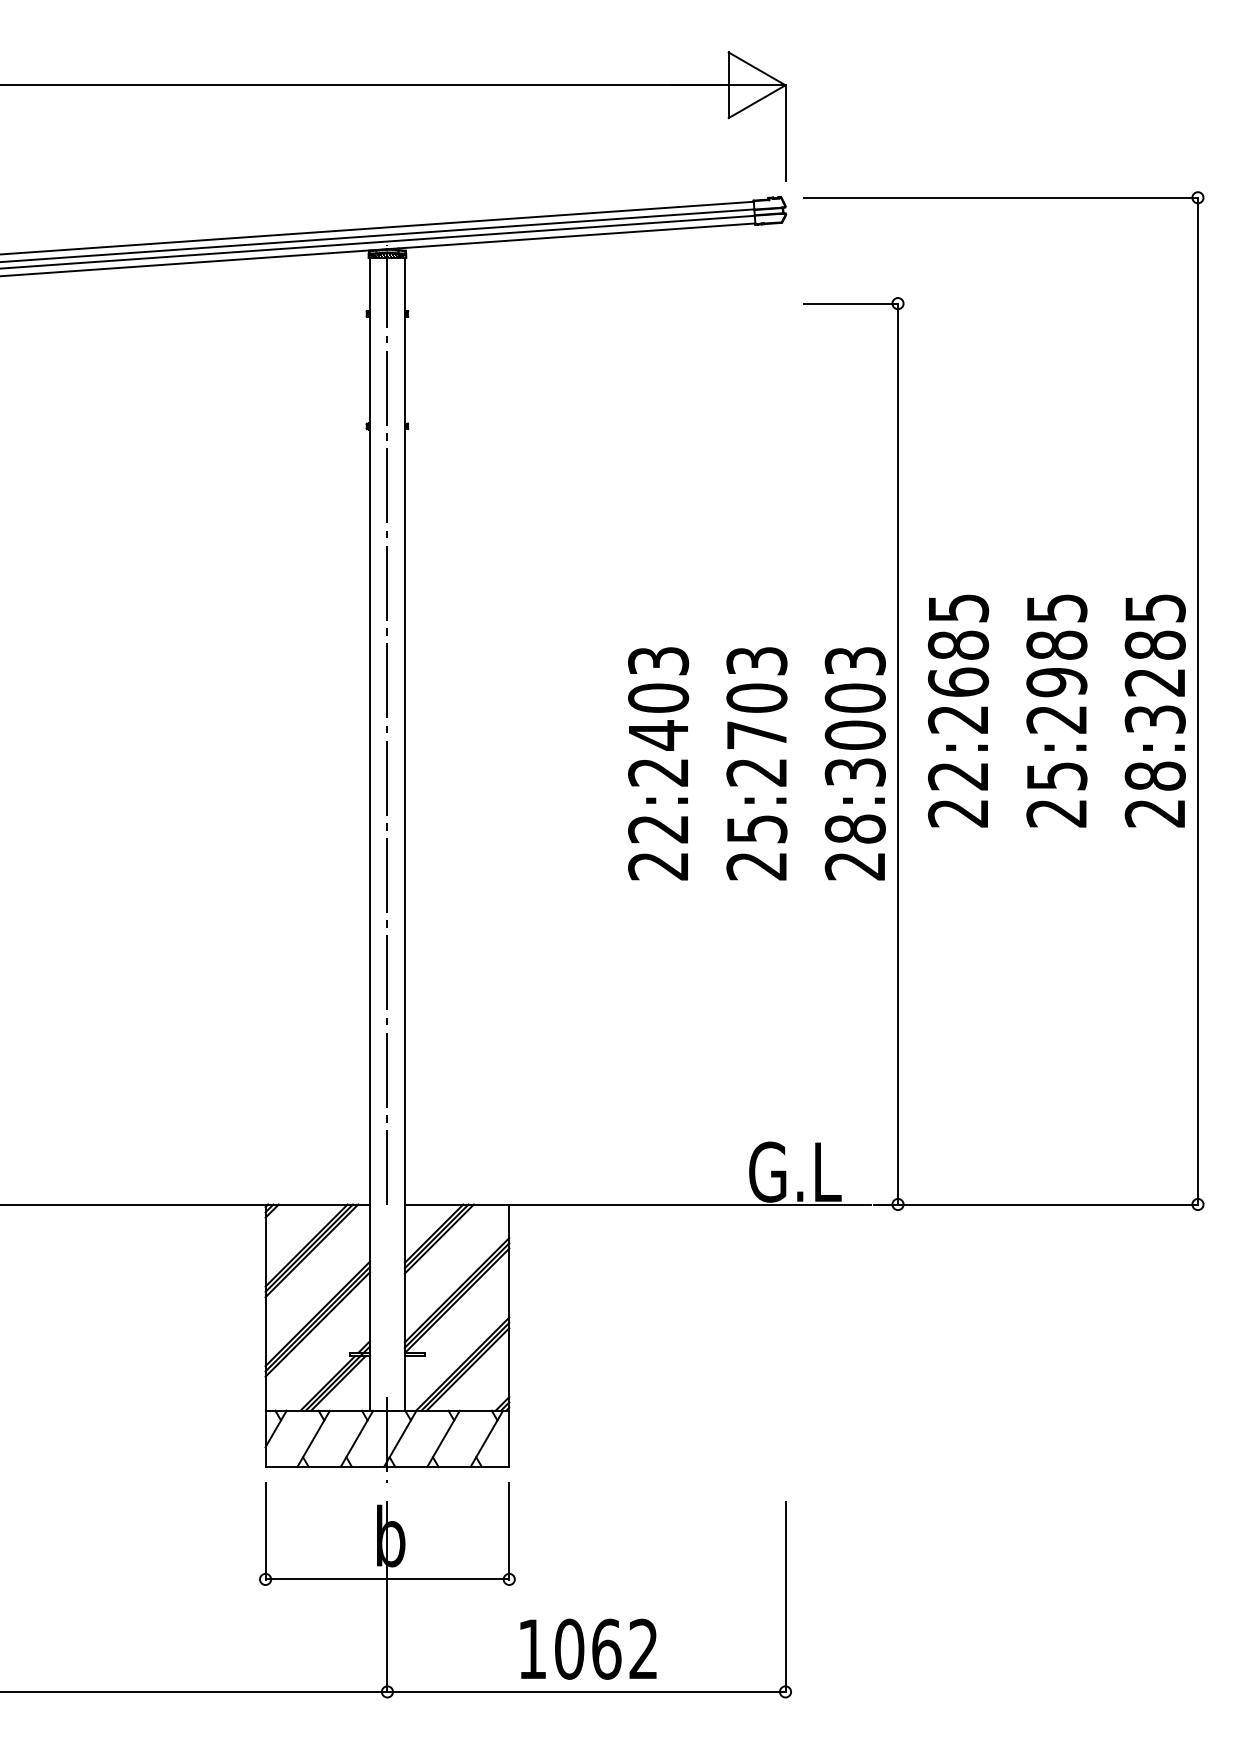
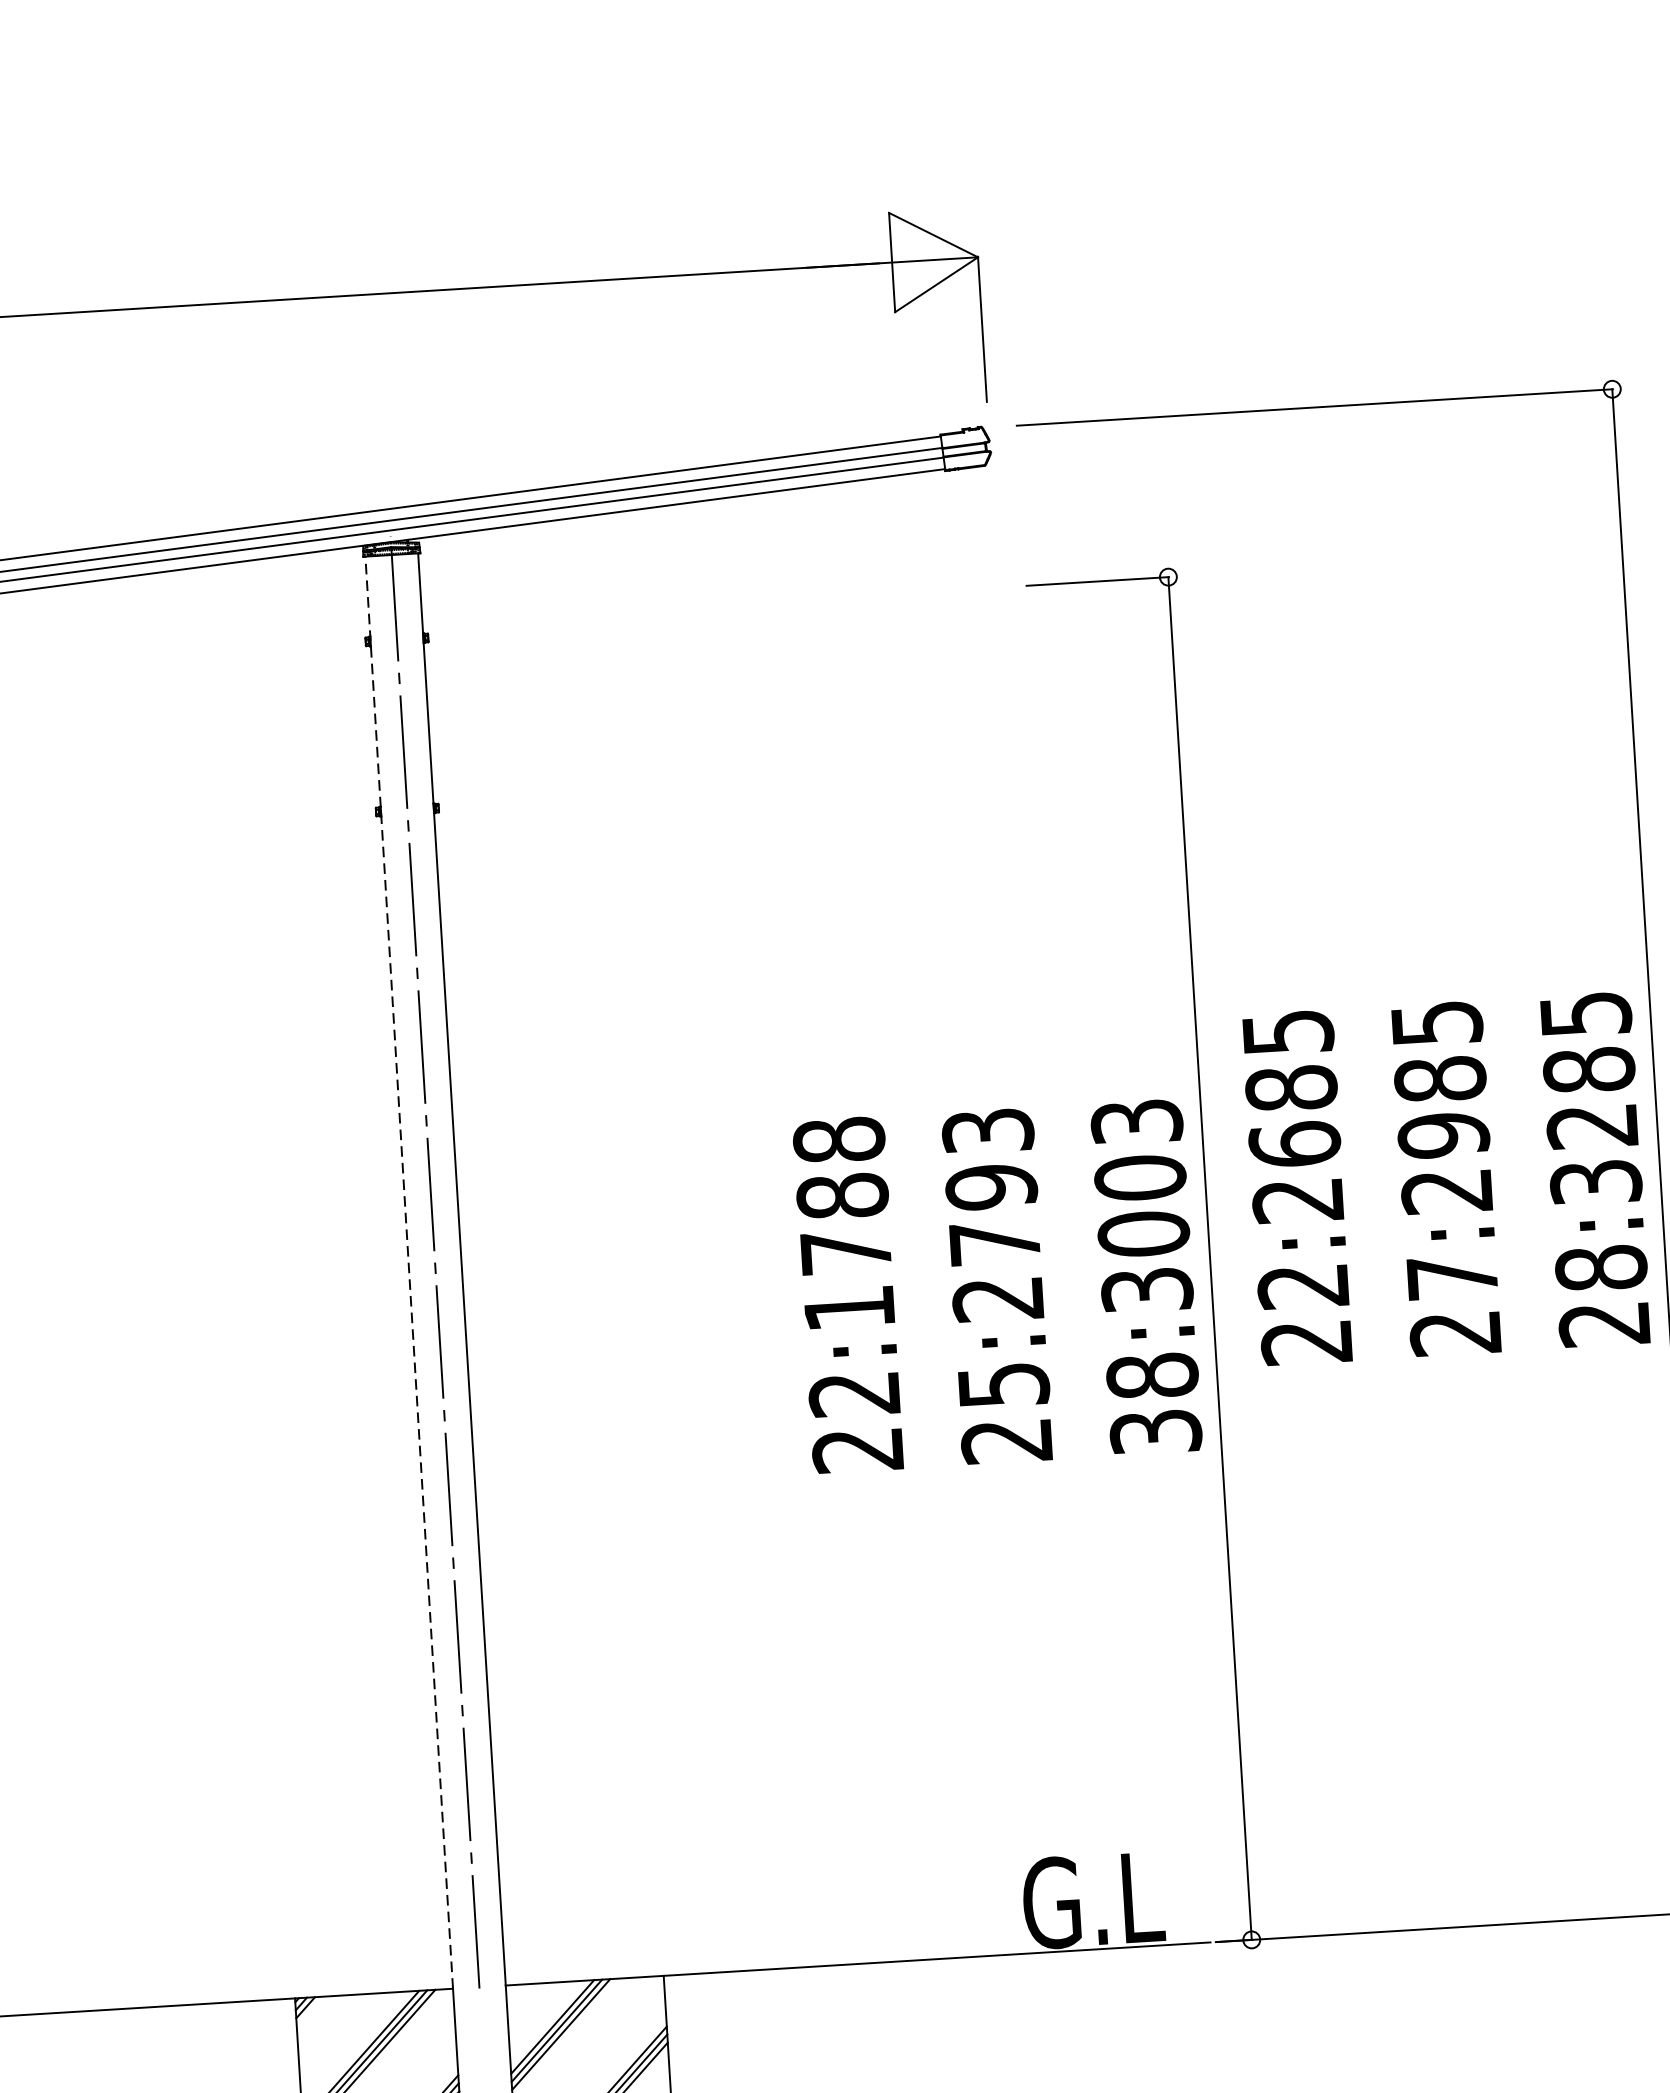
text: (756, 698) -> (990, 1187), 25:2703 -> 25:2793
text: (658, 716) -> (844, 1223), 22:2403 -> 22:1788
line: (370, 730) -> (409, 1271), solid -> dashed
text: (1057, 776) -> (1453, 1277), 25:2985 -> 27:2985
text: (855, 866) -> (1156, 1432), 28:3003 -> 38:3003

